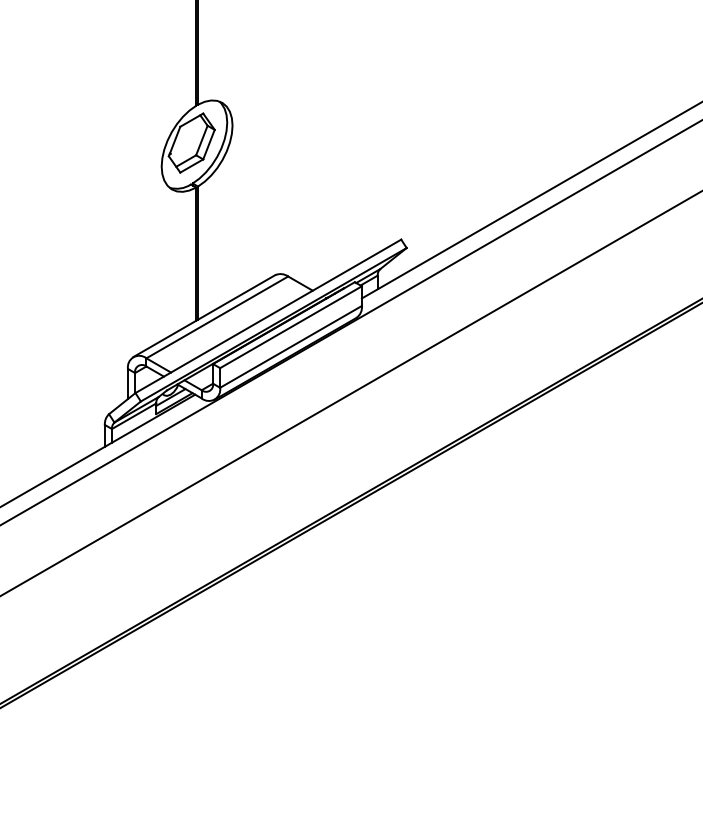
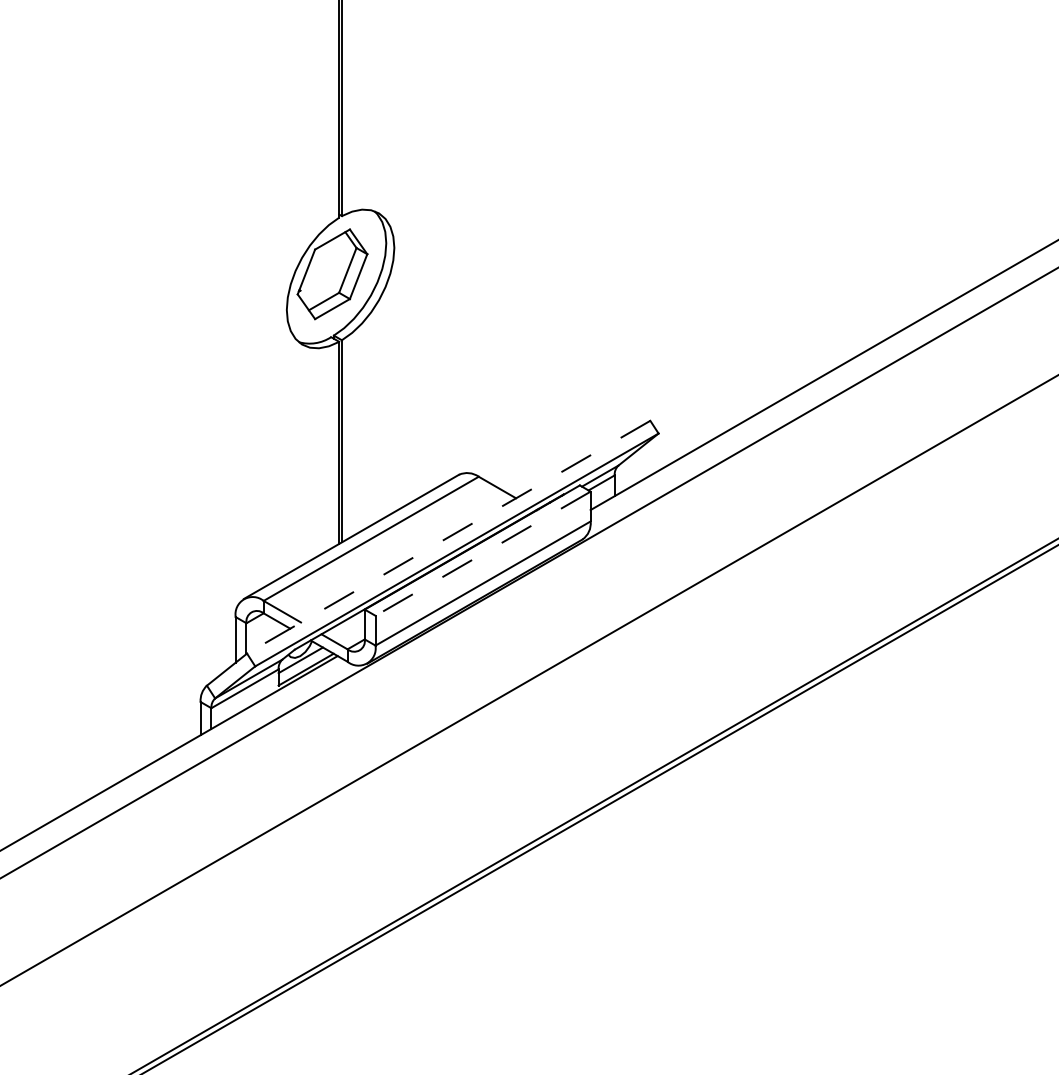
line: (267, 316) -> (447, 537), solid -> dashed
line: (291, 327) -> (483, 554), solid -> dashed

